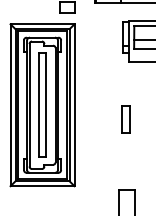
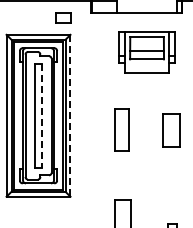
line: (74, 104) -> (70, 115), solid -> dashed
line: (45, 105) -> (41, 116), solid -> dashed
part: (125, 118) -> (121, 129), size x1.6

